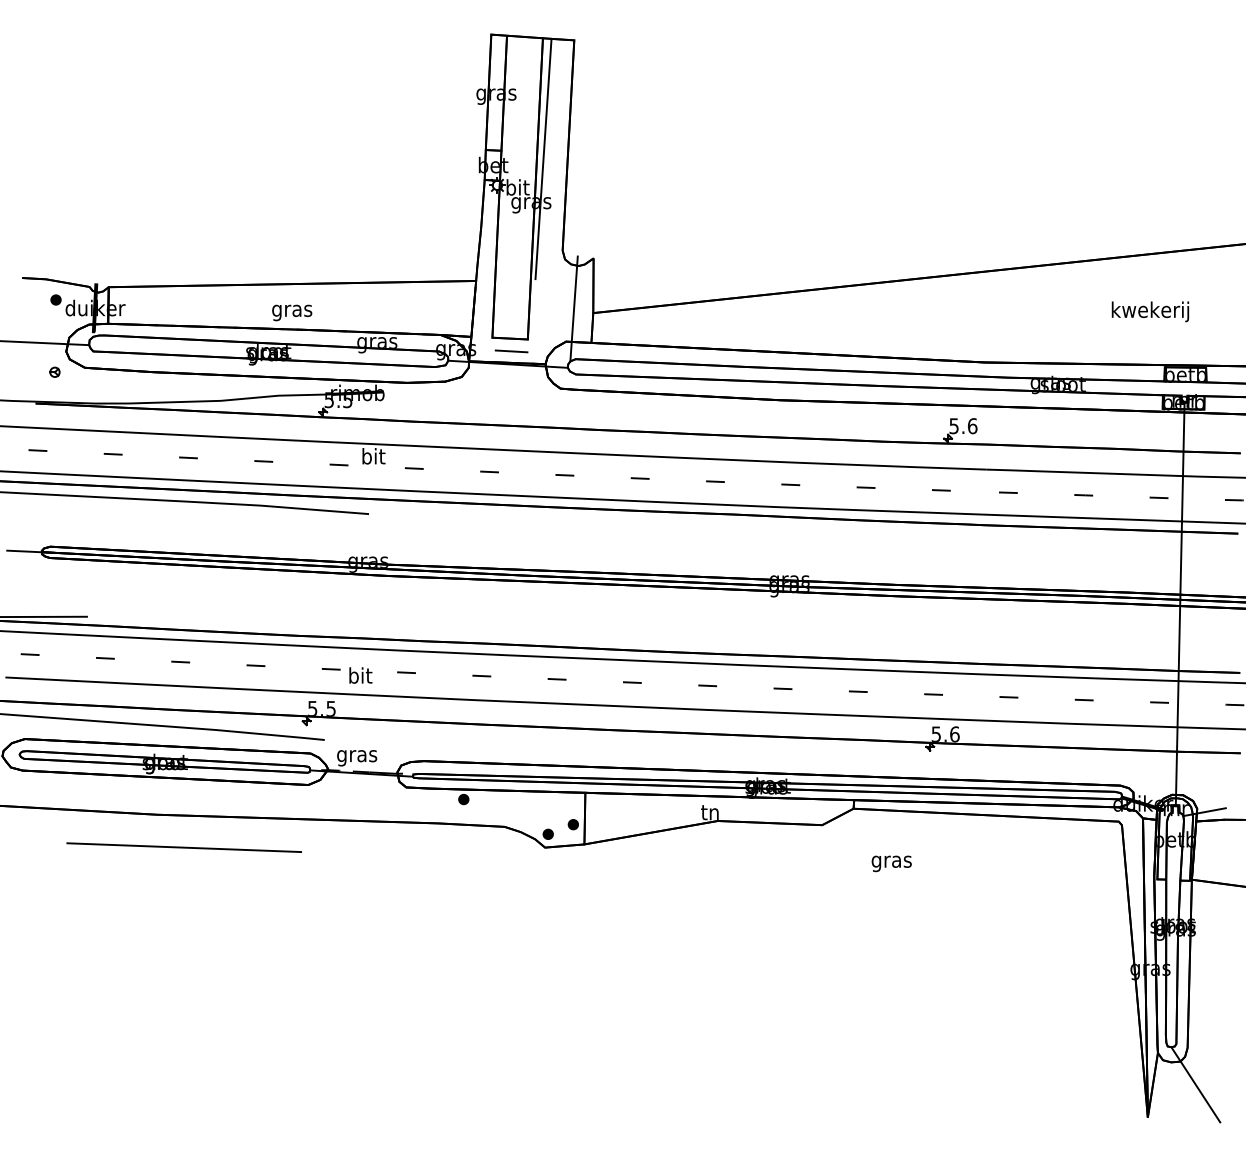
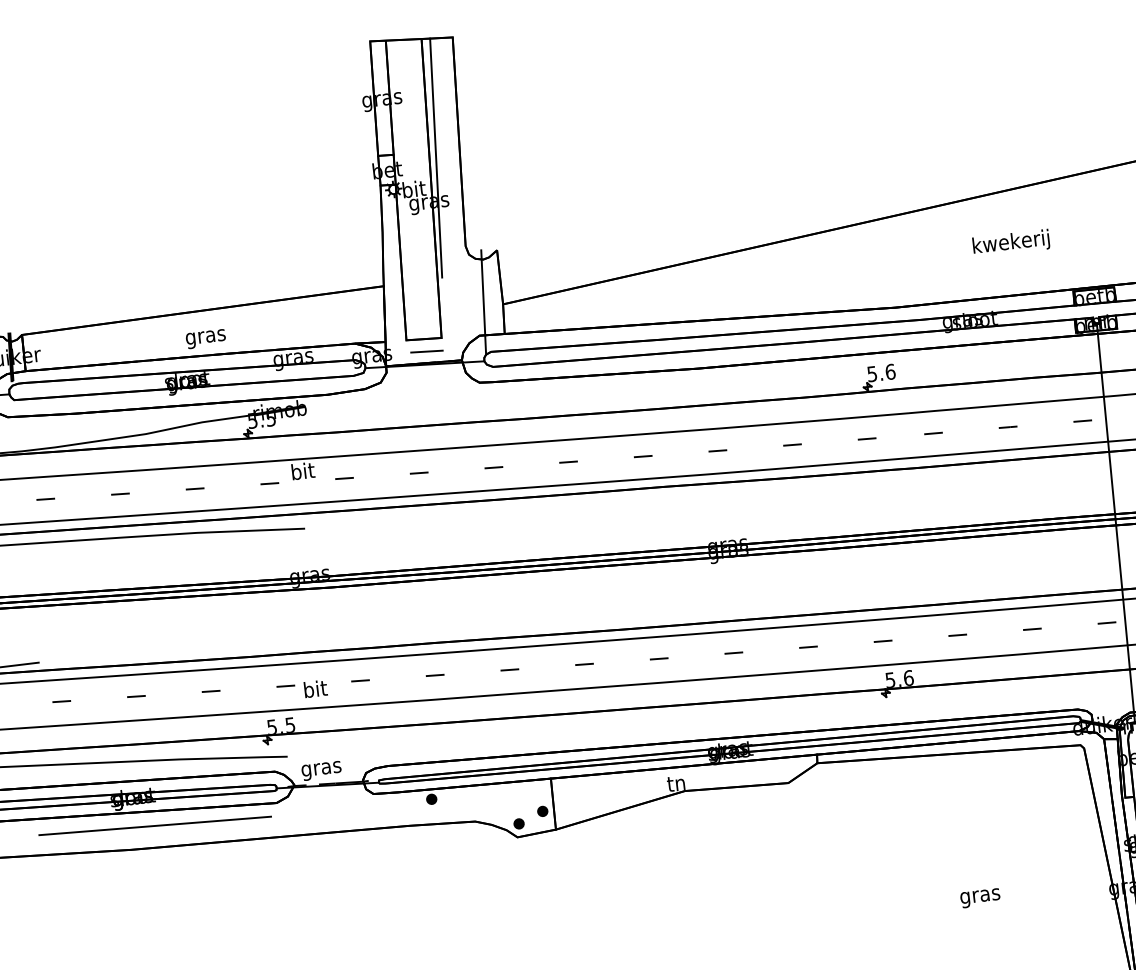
text: (1150, 311) -> (1011, 243), moved
line: (183, 847) -> (154, 825), moved
text: (891, 863) -> (980, 897), moved

